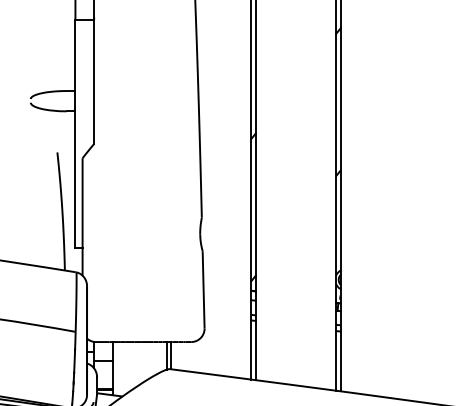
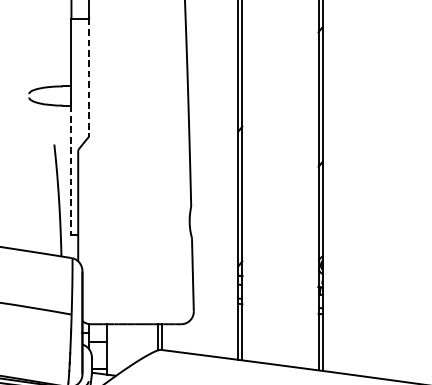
line: (94, 82) -> (89, 78), solid -> dashed
line: (75, 180) -> (71, 171), solid -> dashed

